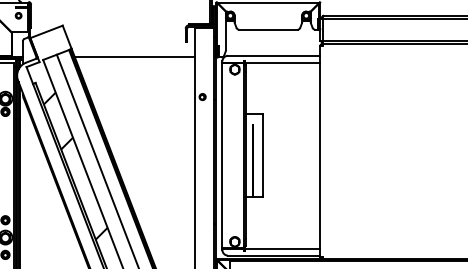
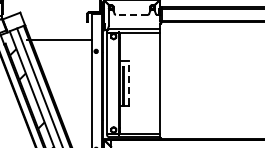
line: (267, 29) -> (131, 14), solid -> dashed
line: (134, 56) -> (59, 39), moved
line: (263, 156) -> (129, 83), solid -> dashed

